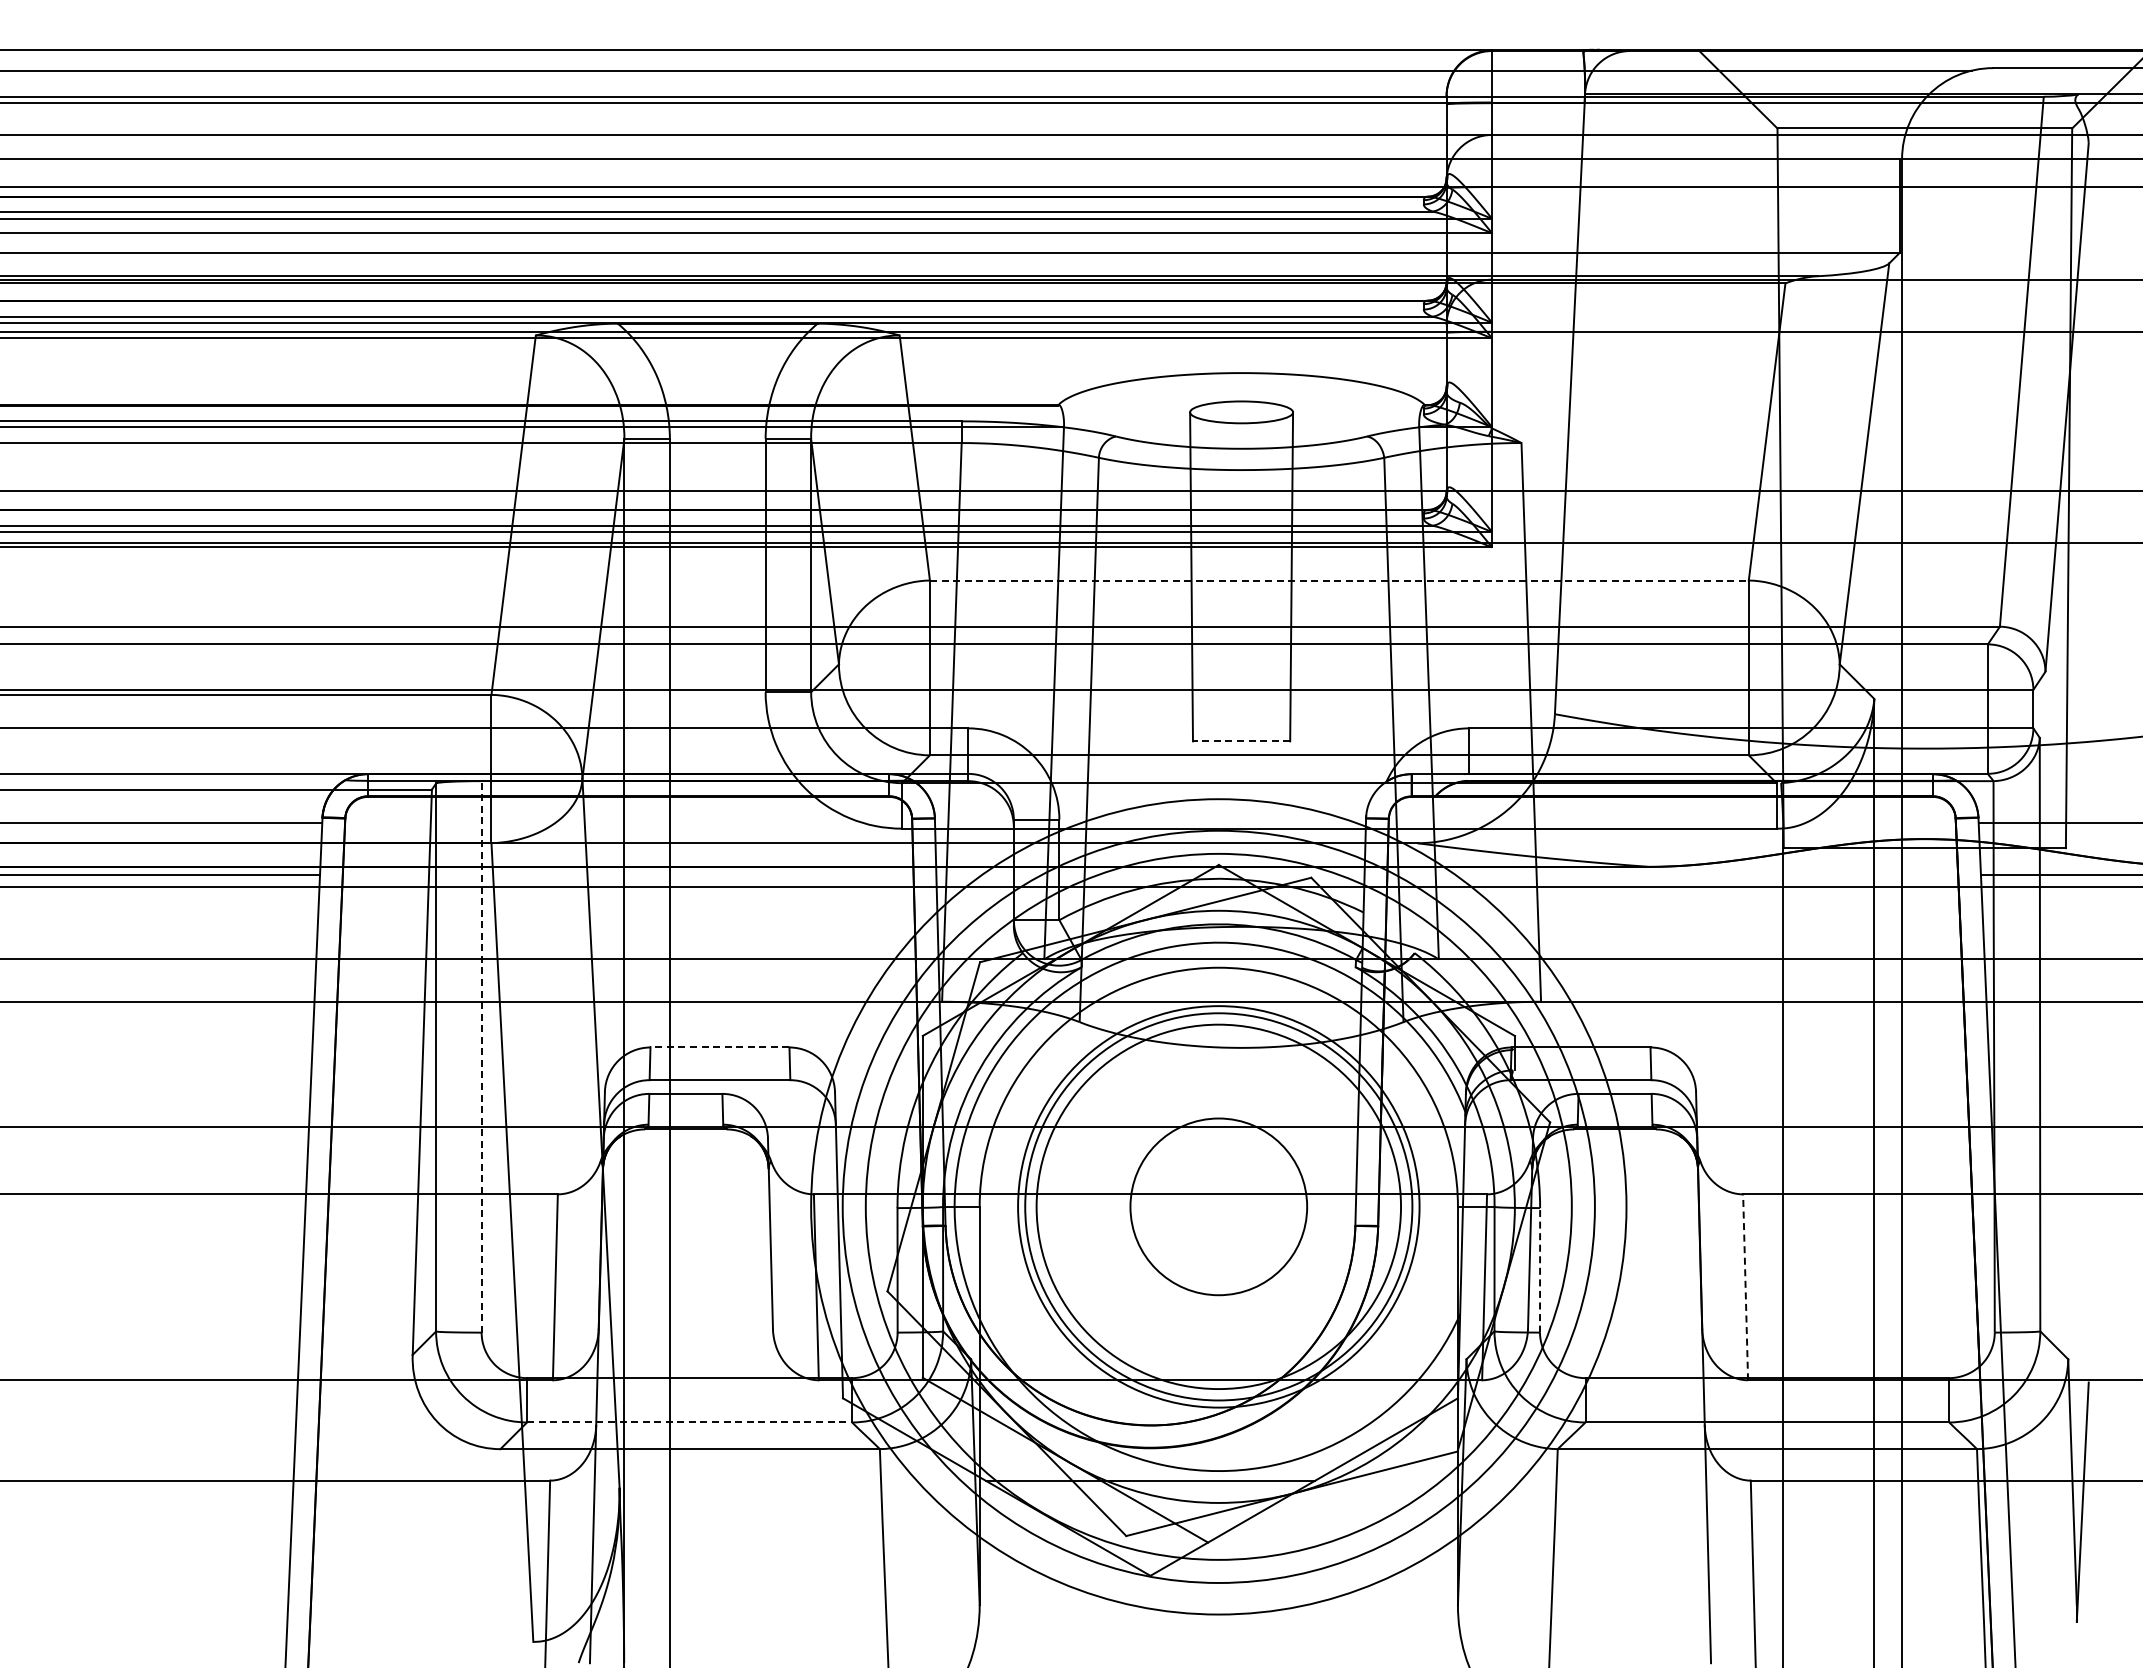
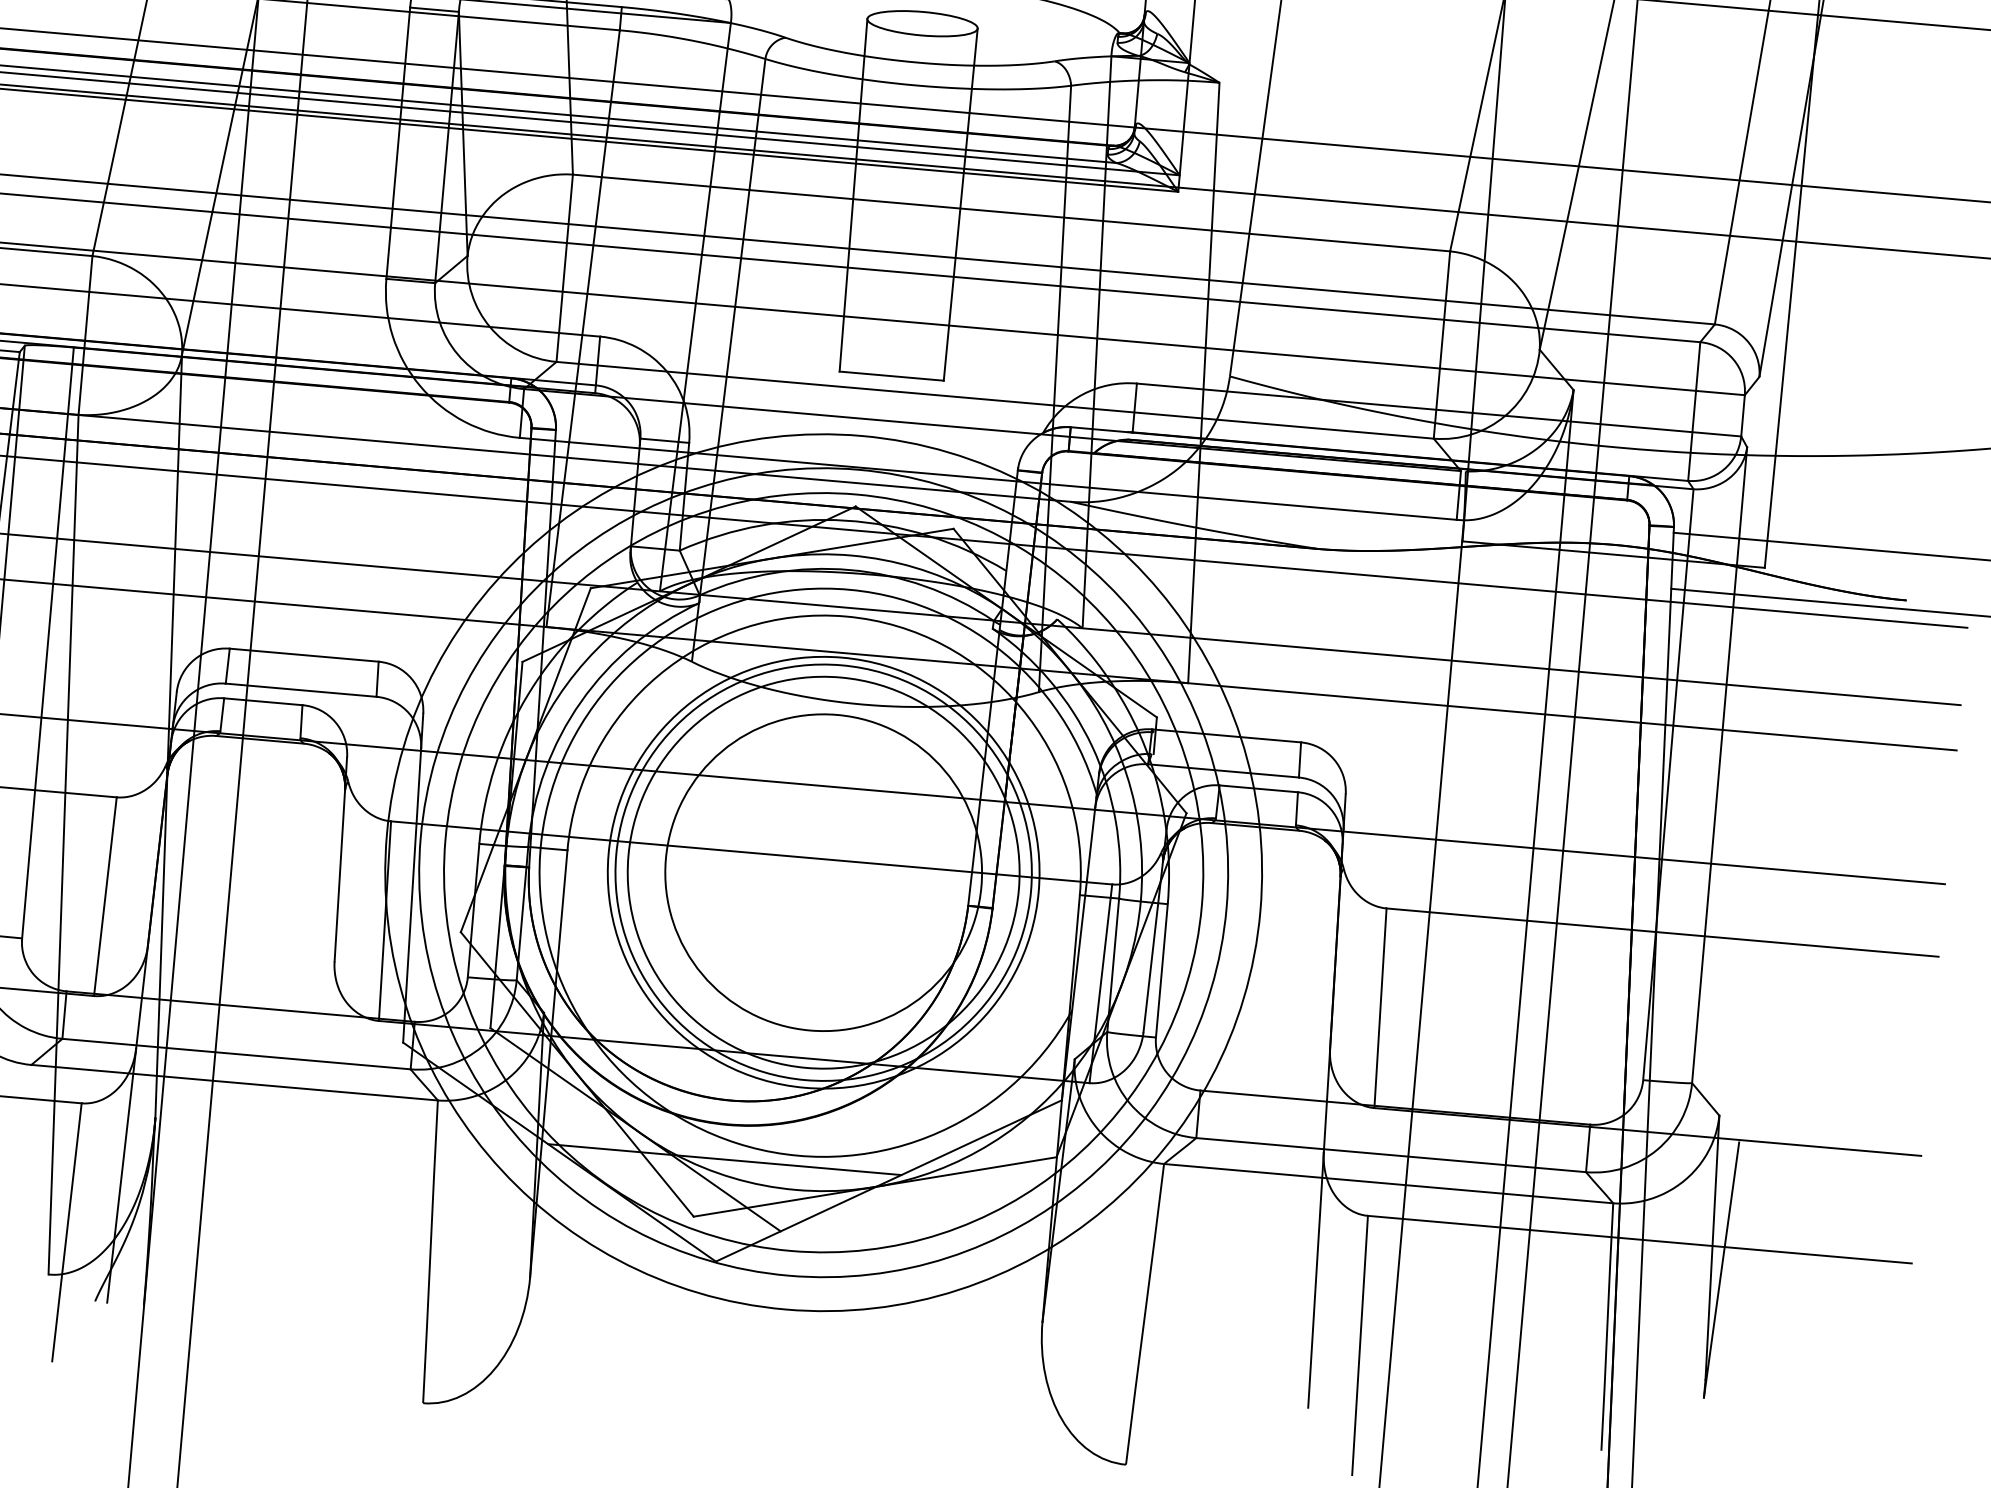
line: (1339, 580) -> (1011, 213), dashed -> solid
line: (1241, 741) -> (891, 376), dashed -> solid
line: (719, 1047) -> (303, 655), dashed -> solid
line: (481, 1056) -> (47, 642), dashed -> solid
circle: (1218, 1206) -> (823, 872), size x1.67
line: (1540, 1269) -> (1162, 969), dashed -> solid
line: (1745, 1287) -> (1380, 1008), dashed -> solid
line: (689, 1422) -> (236, 1054), dashed -> solid

